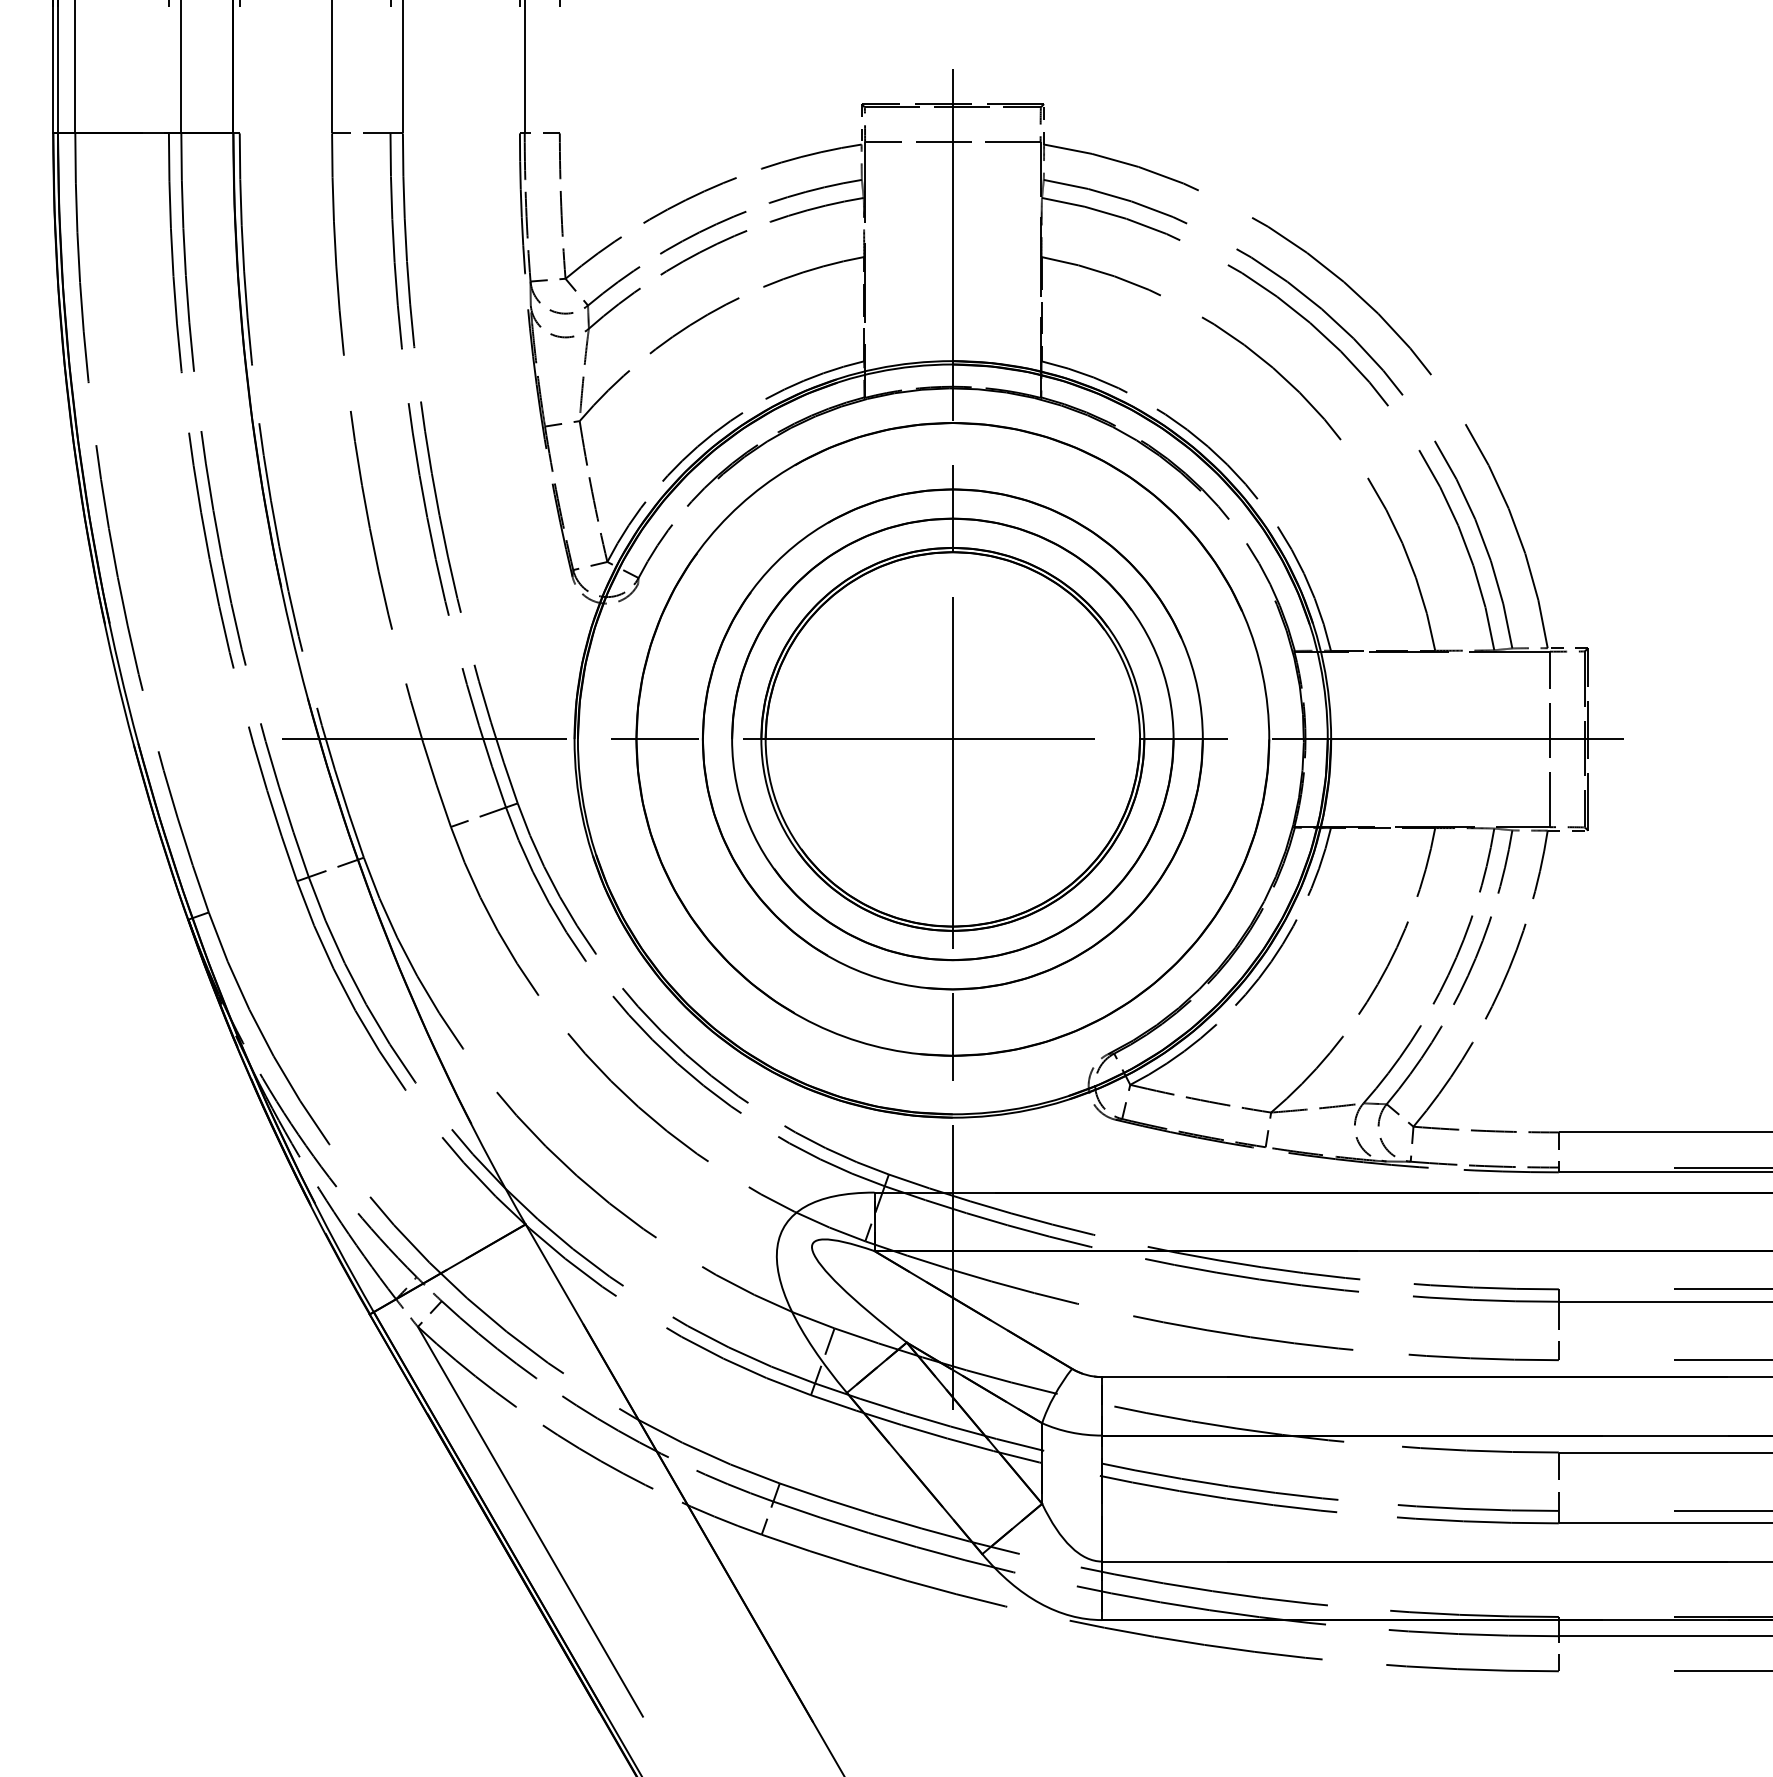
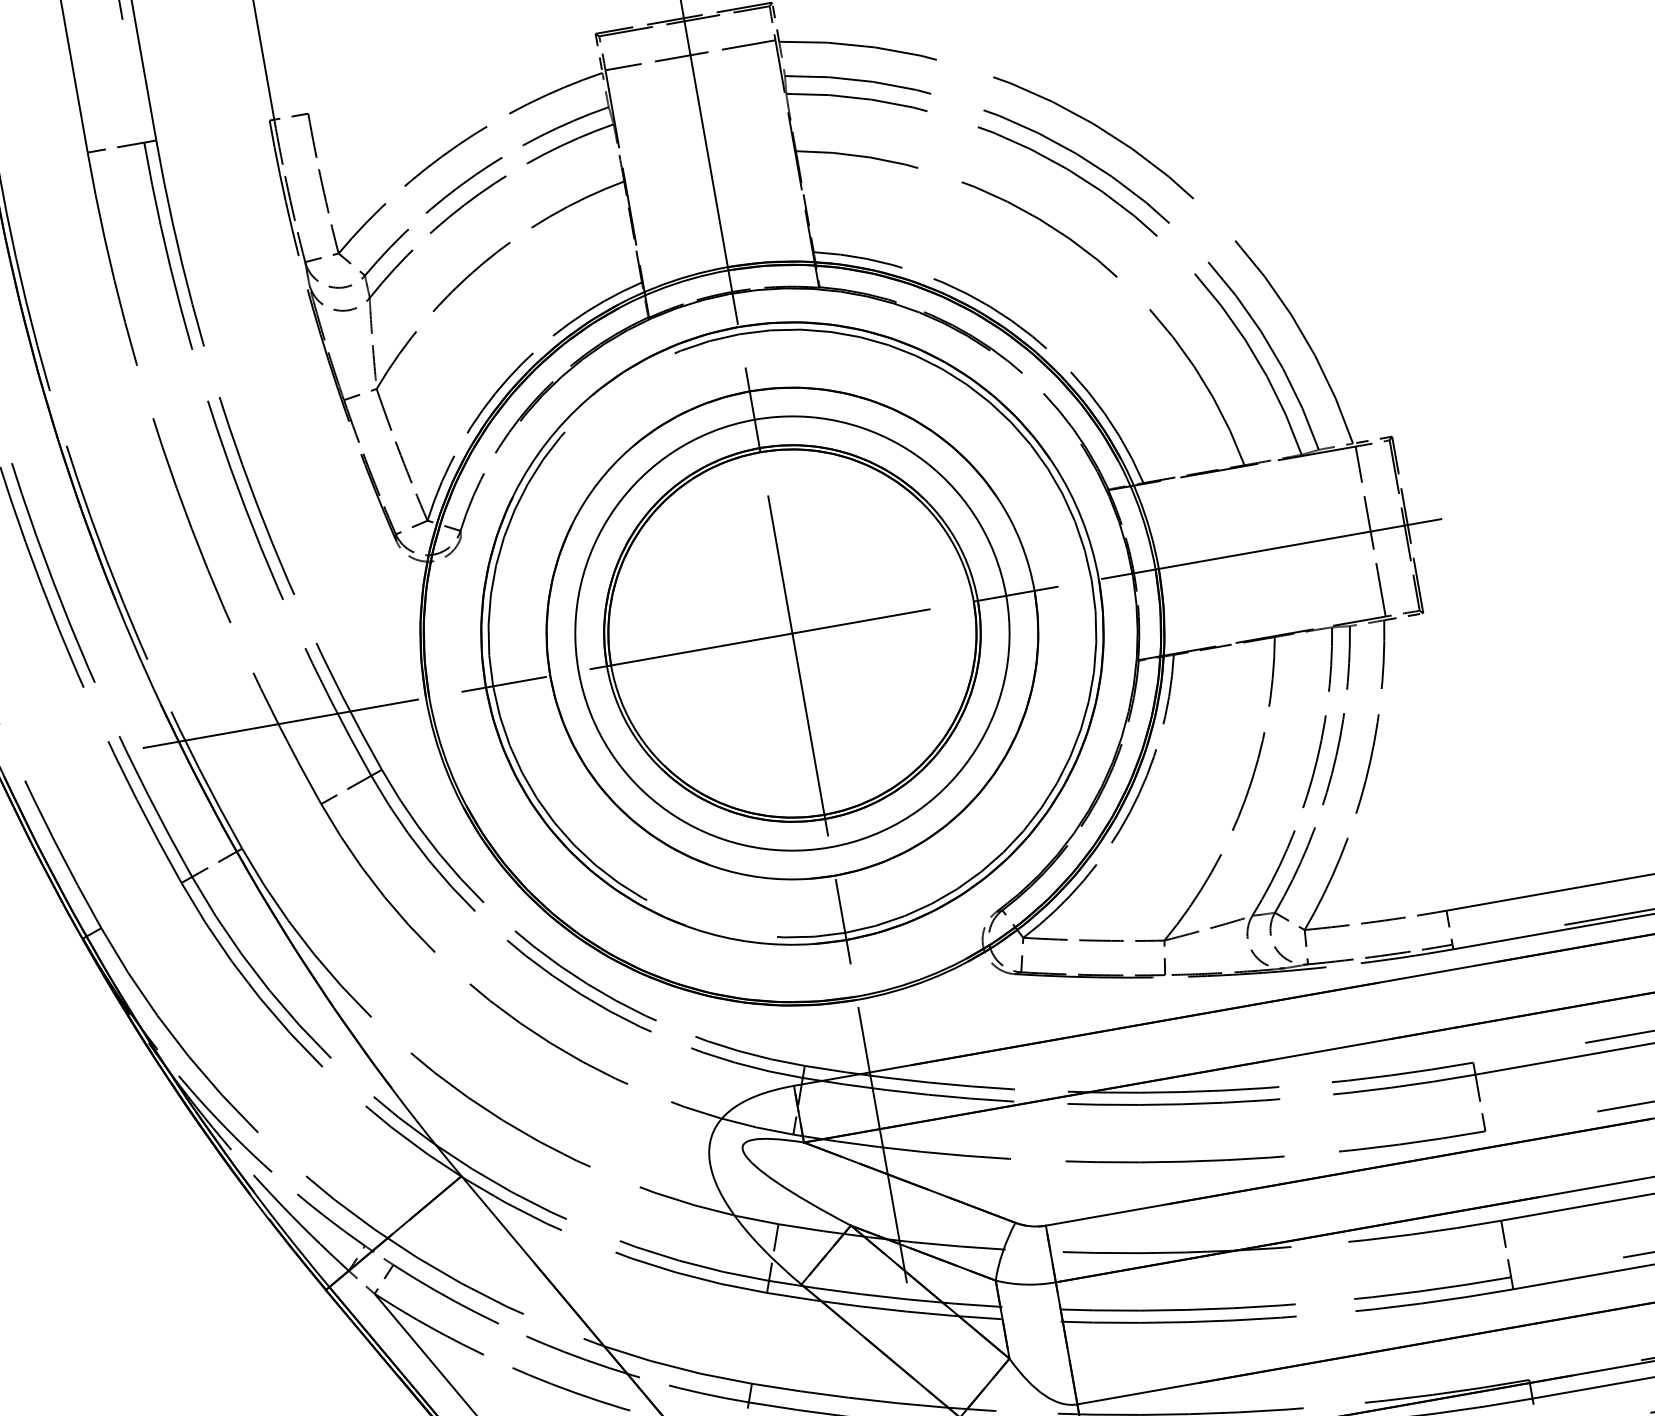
circle: (952, 739) -> (792, 633), size x1.4

